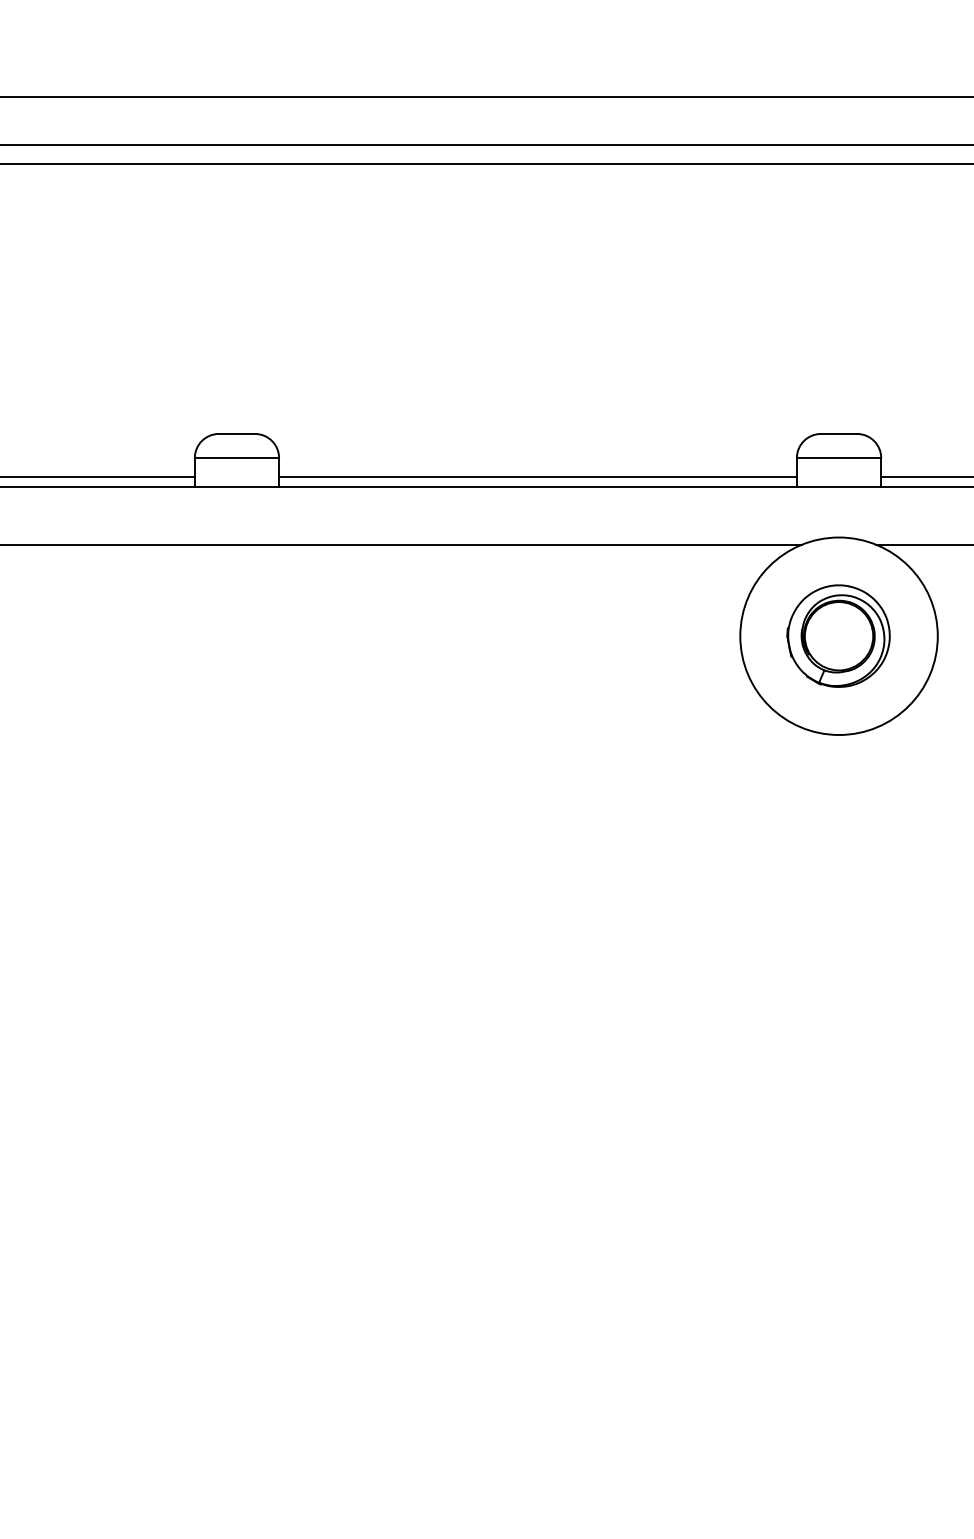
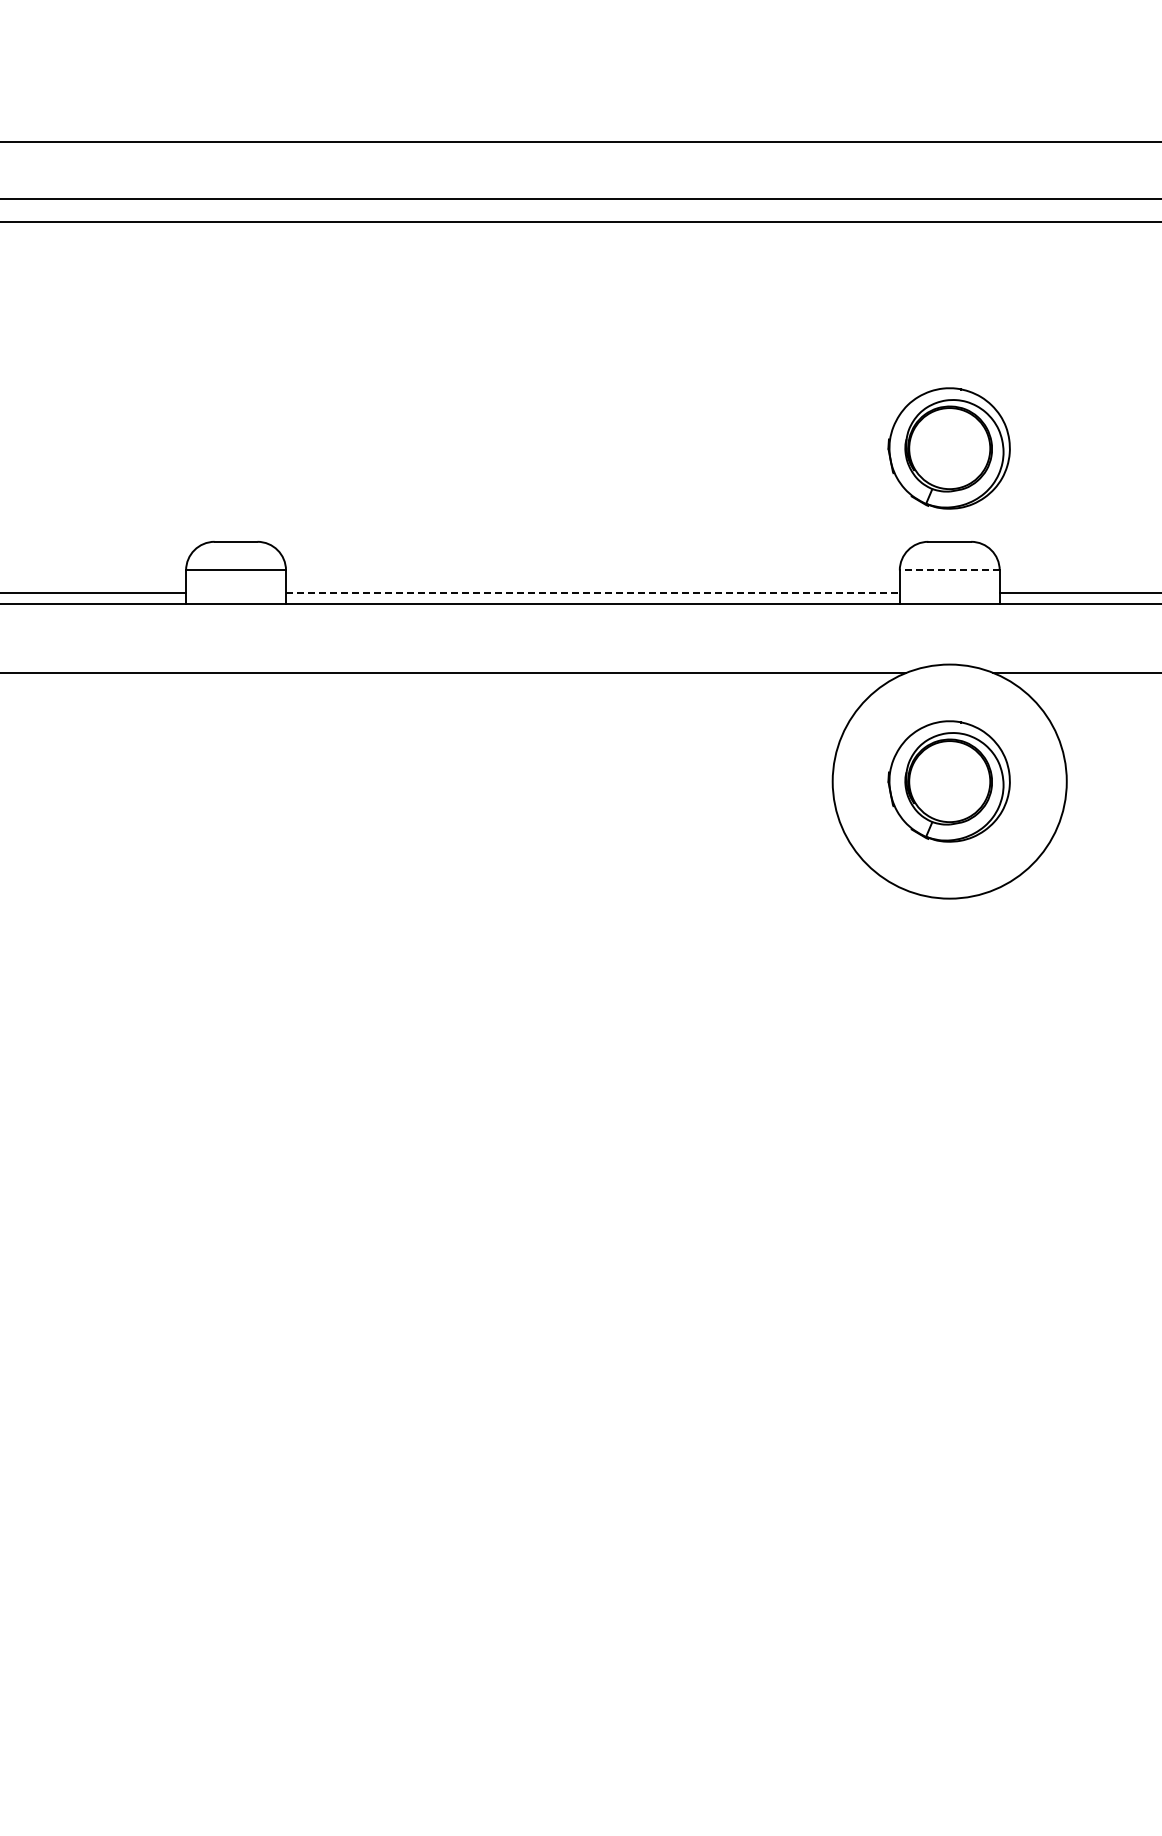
part: (837, 355) -> (948, 448), added
line: (838, 458) -> (949, 570), solid -> dashed
line: (537, 476) -> (592, 592), solid -> dashed

